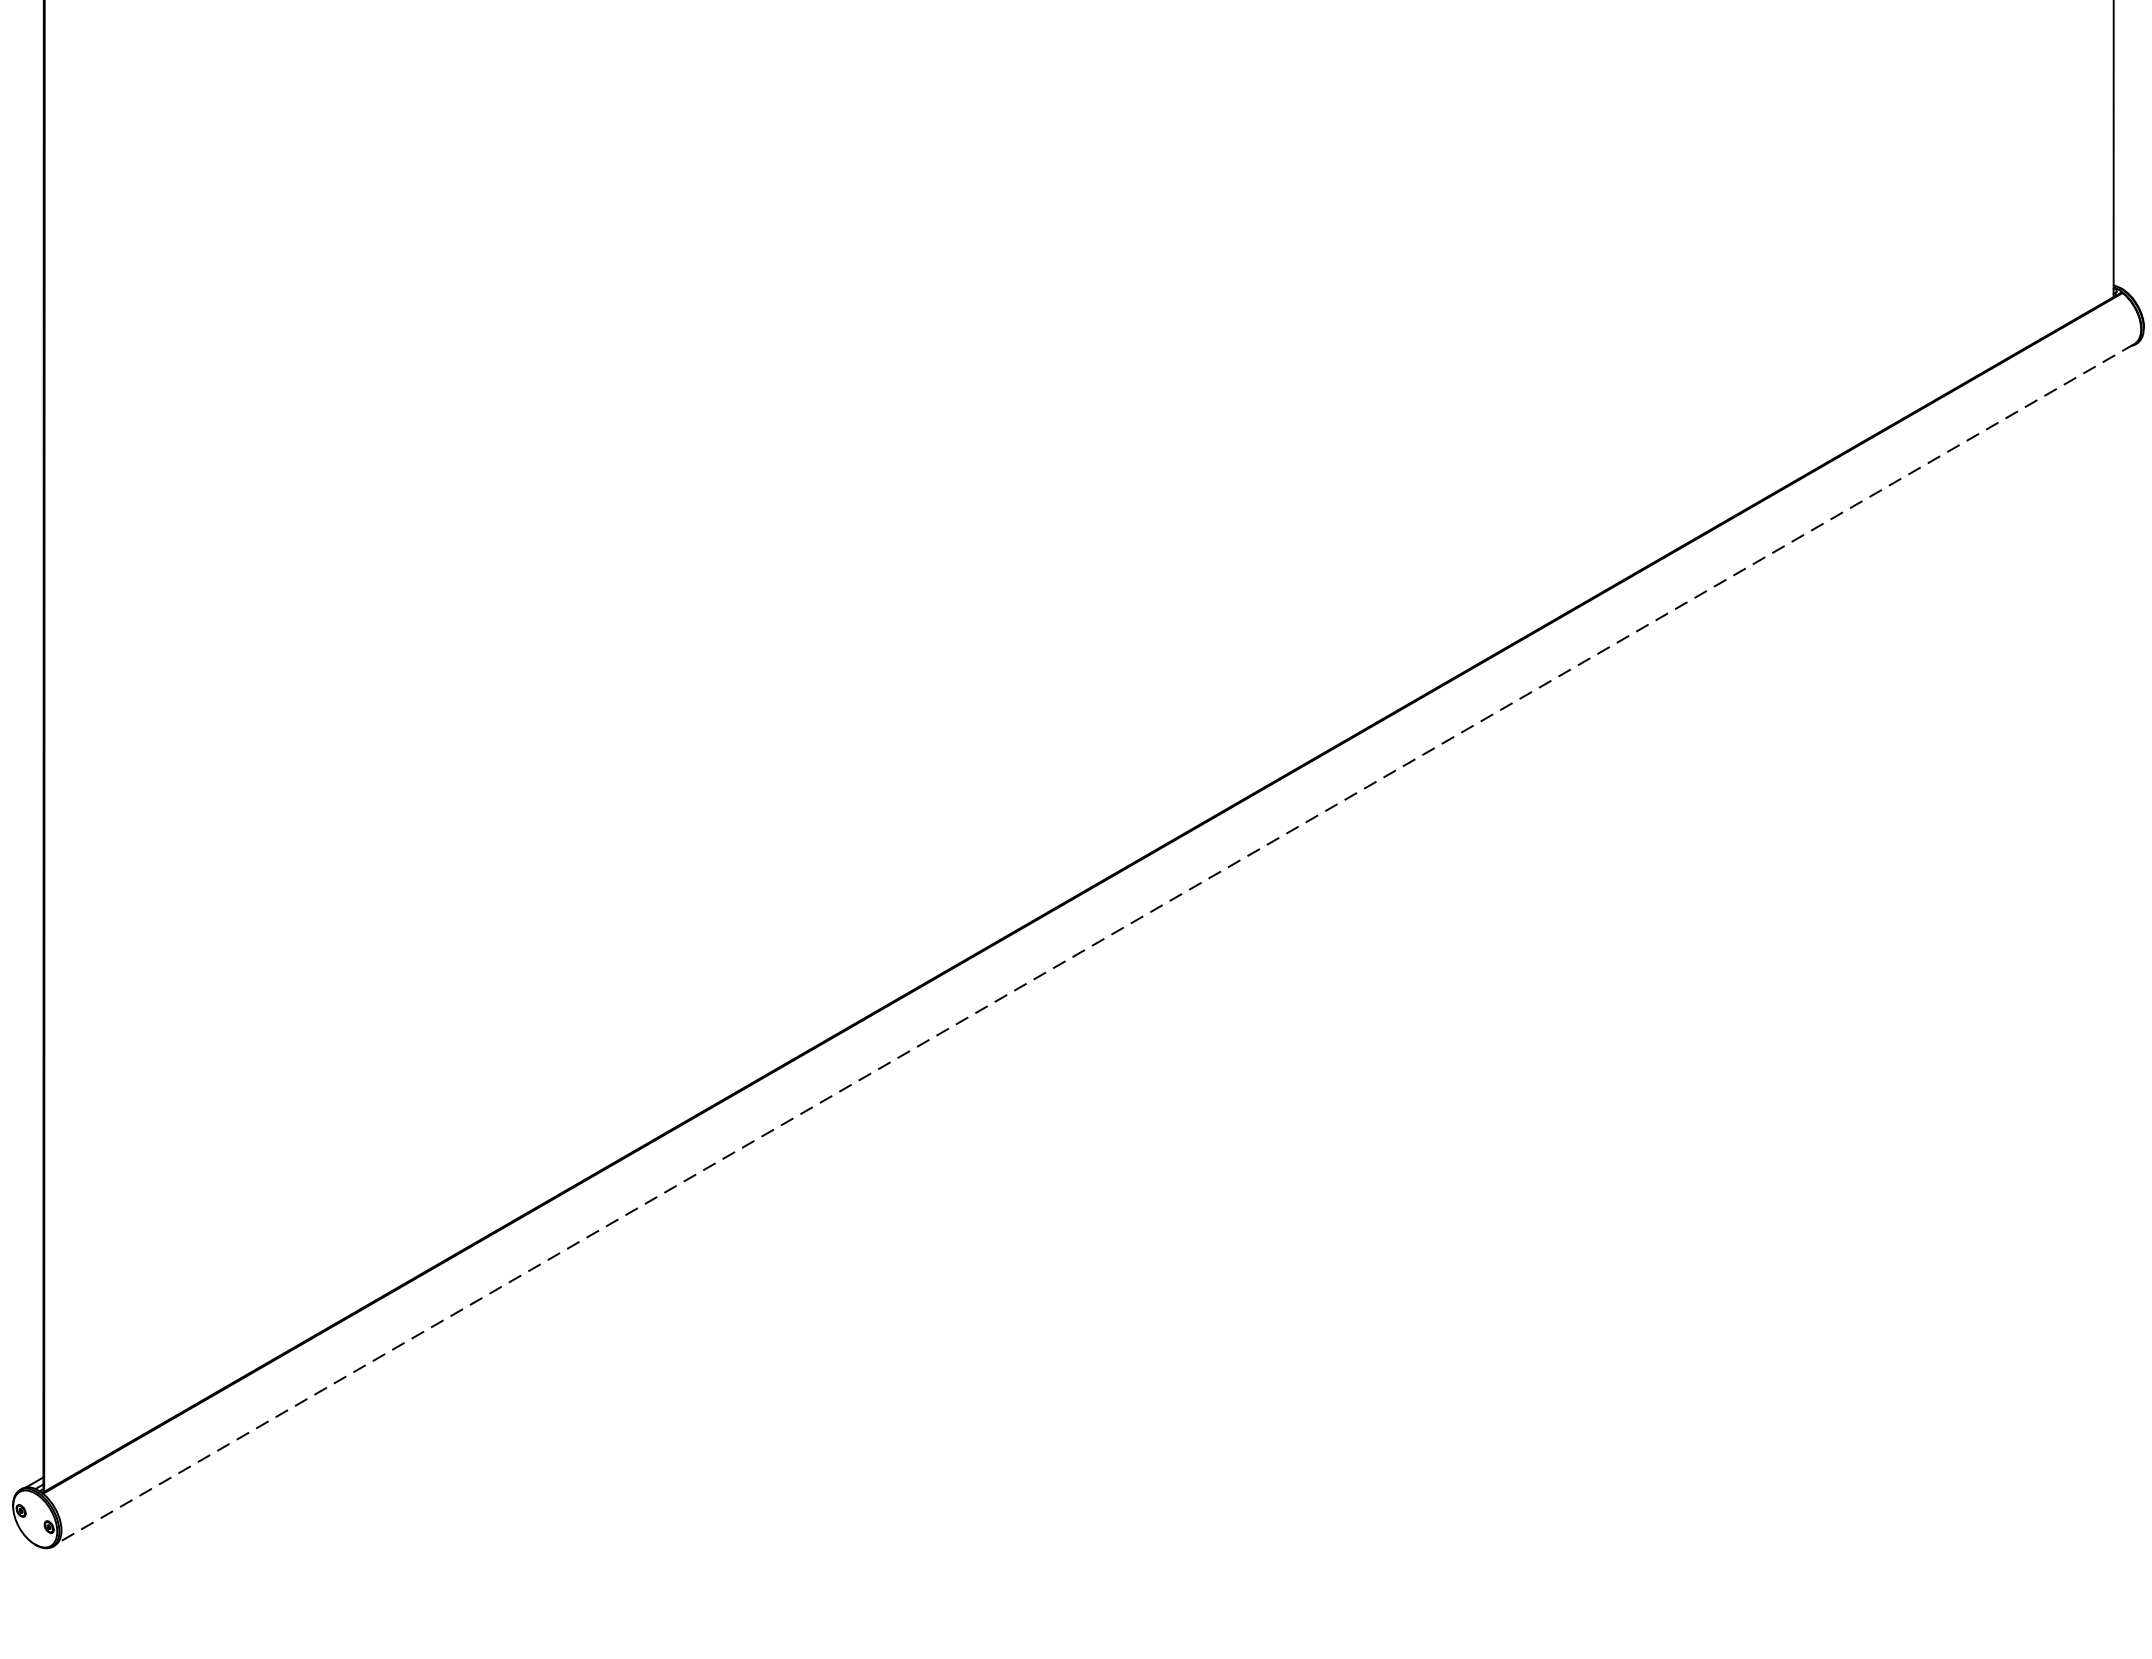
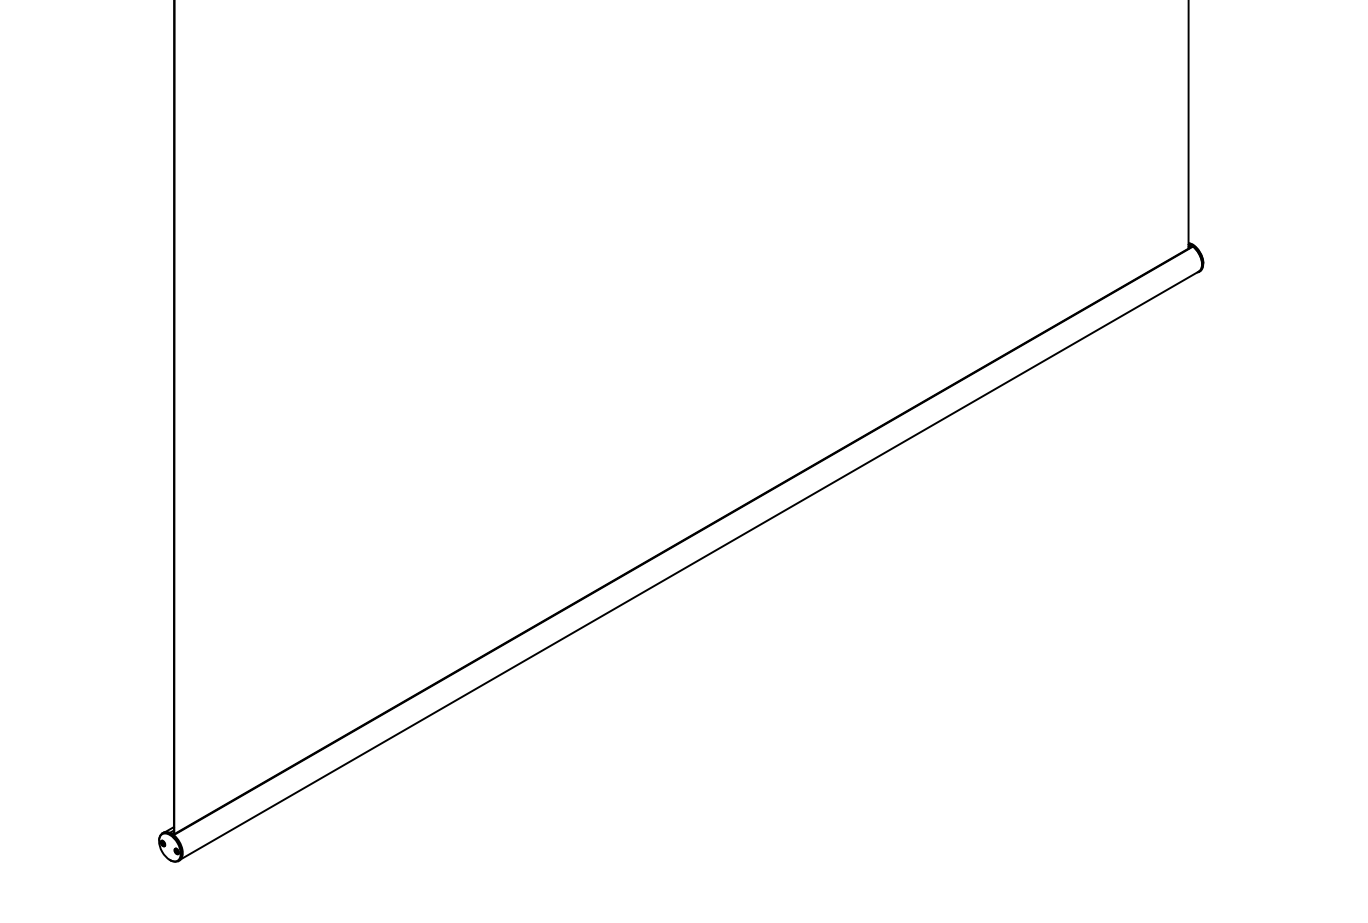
line: (1095, 943) -> (689, 565), dashed -> solid

